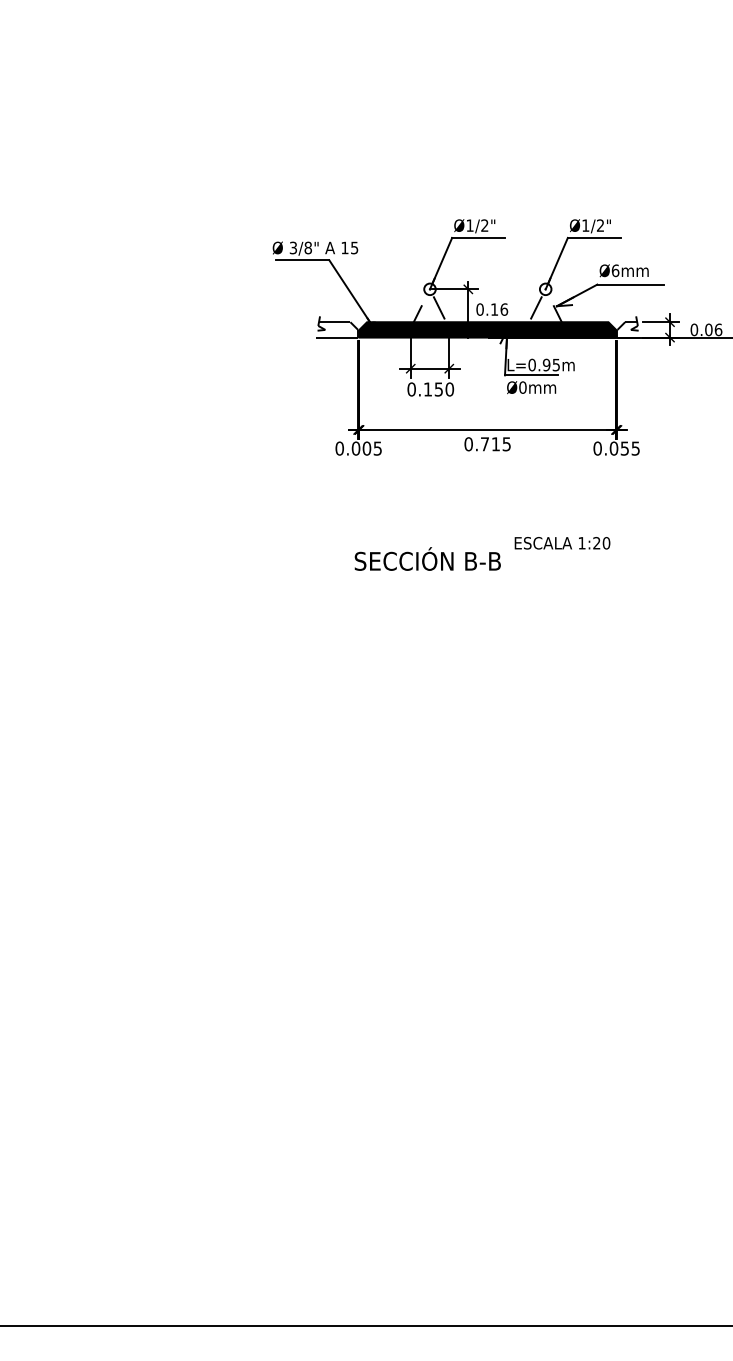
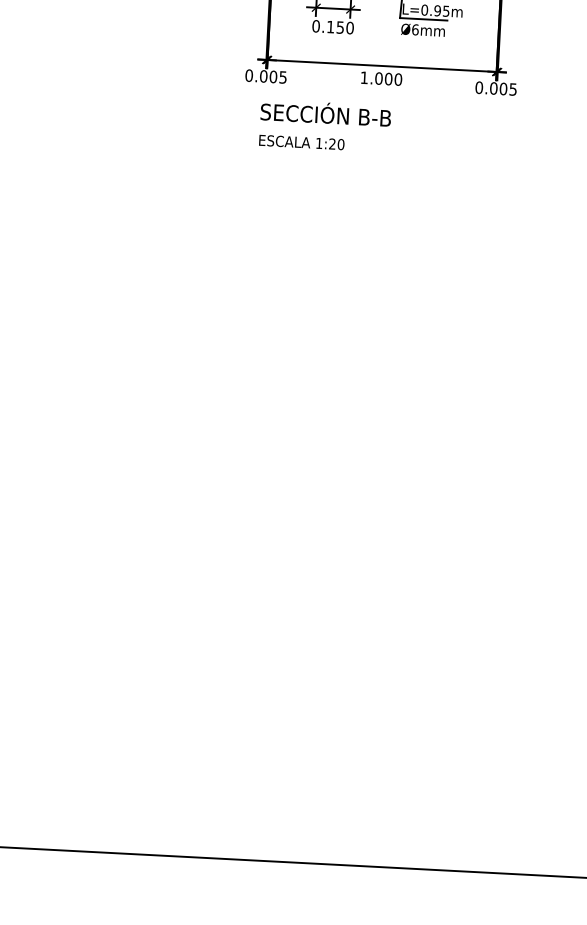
text: (522, 387) -> (415, 29), Ø0mm -> Ø6mm
text: (487, 444) -> (381, 78), 0.715 -> 1.000
text: (624, 448) -> (503, 88), 0.055 -> 0.005
text: (562, 543) -> (301, 142), moved
text: (427, 558) -> (325, 112), moved

